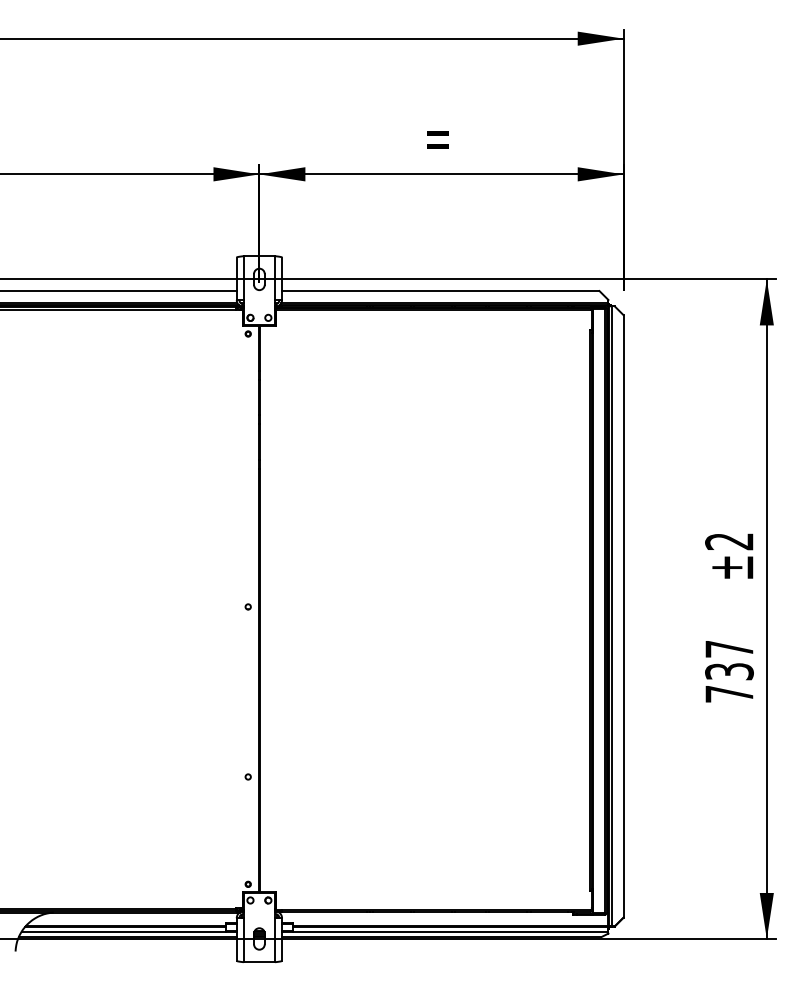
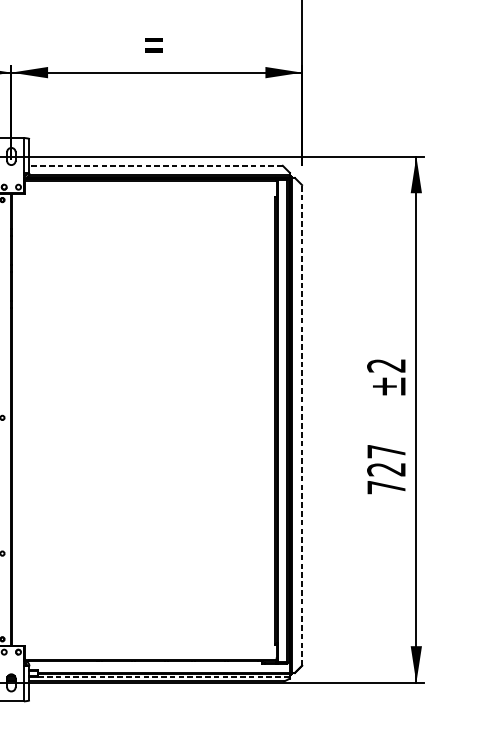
line: (440, 291) -> (155, 166), solid -> dashed
line: (623, 615) -> (301, 424), solid -> dashed
text: (729, 671) -> (386, 469), 737 -> 727
line: (450, 931) -> (163, 676), solid -> dashed

